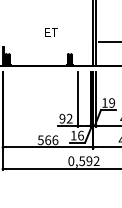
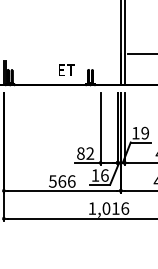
text: (51, 32) -> (66, 69), moved
text: (62, 118) -> (80, 153), 92 -> 82
text: (83, 161) -> (108, 208), 0,592 -> 1,016

